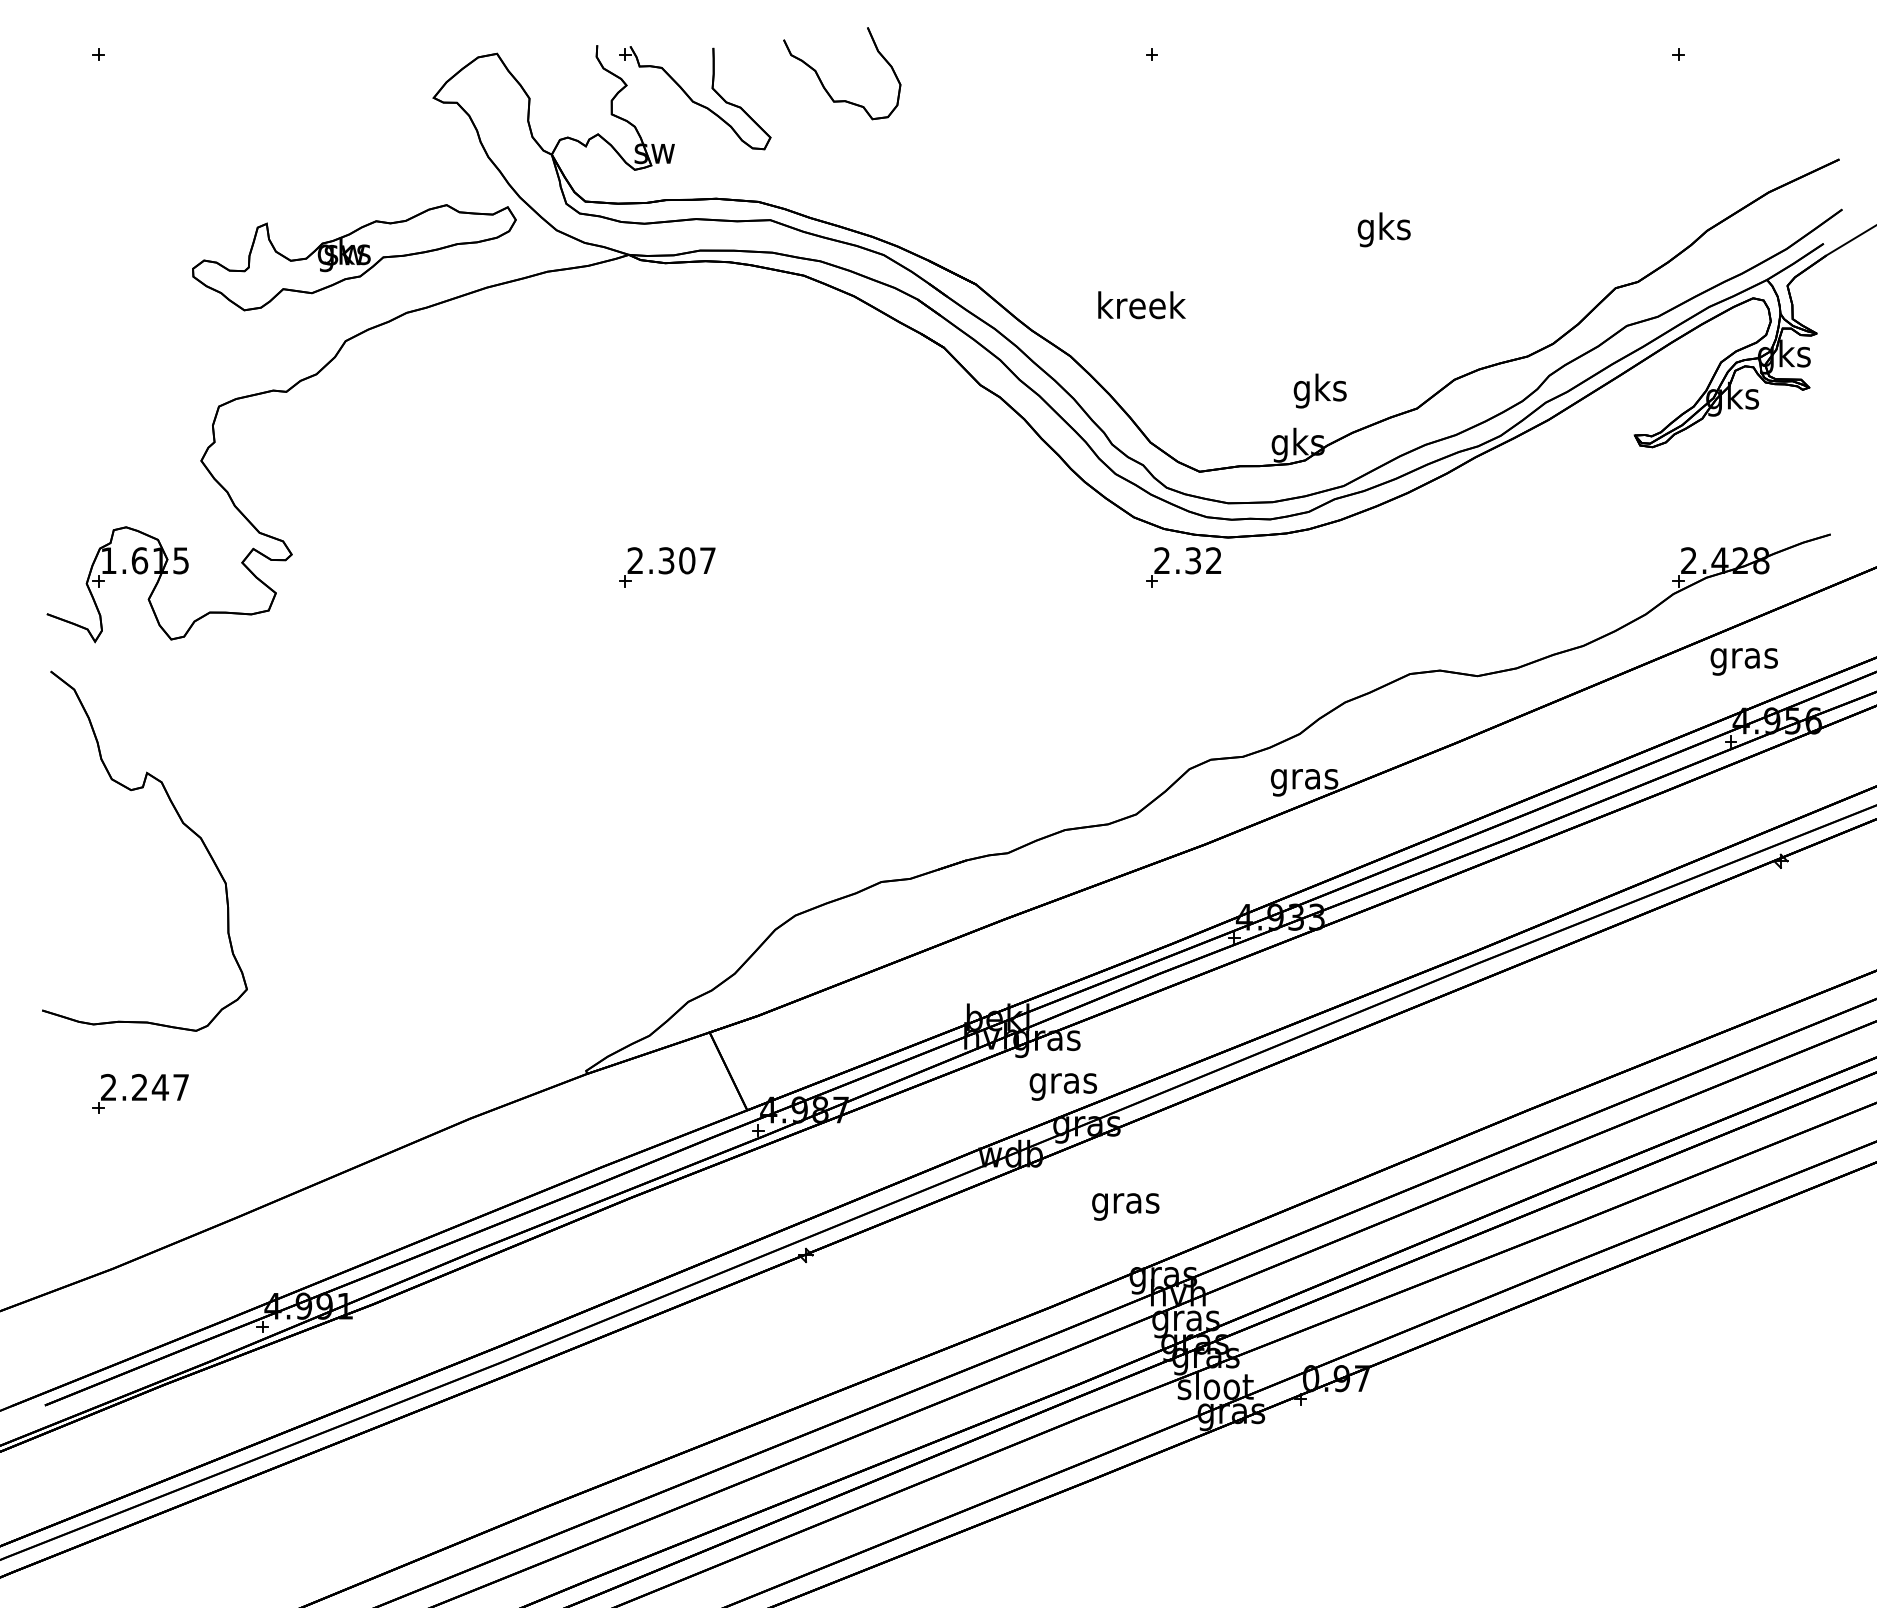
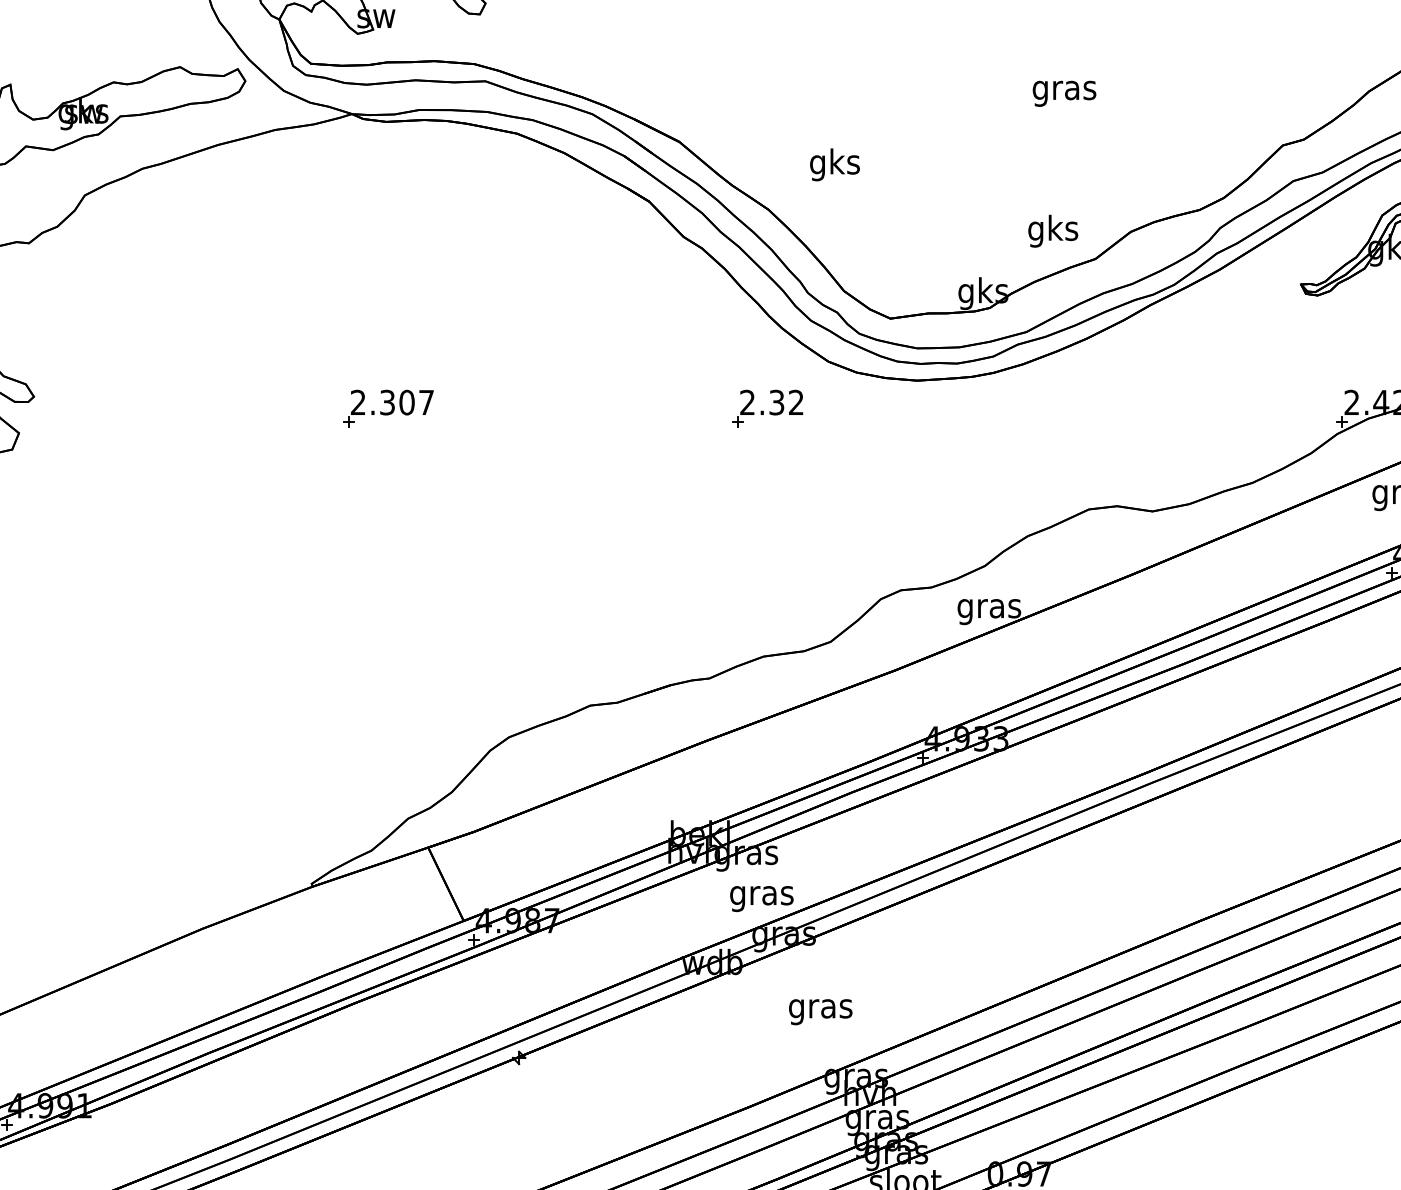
text: (1383, 229) -> (1063, 90), gks -> gras
text: (1141, 308) -> (835, 164), kreek -> gks
text: (1319, 390) -> (1052, 230), moved
part: (1183, 567) -> (767, 408), moved

